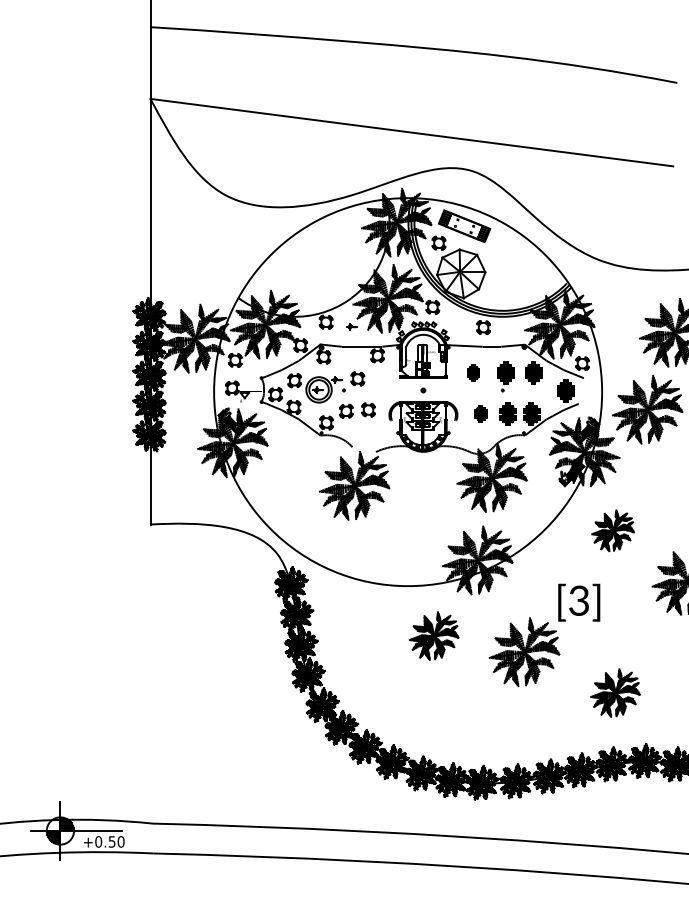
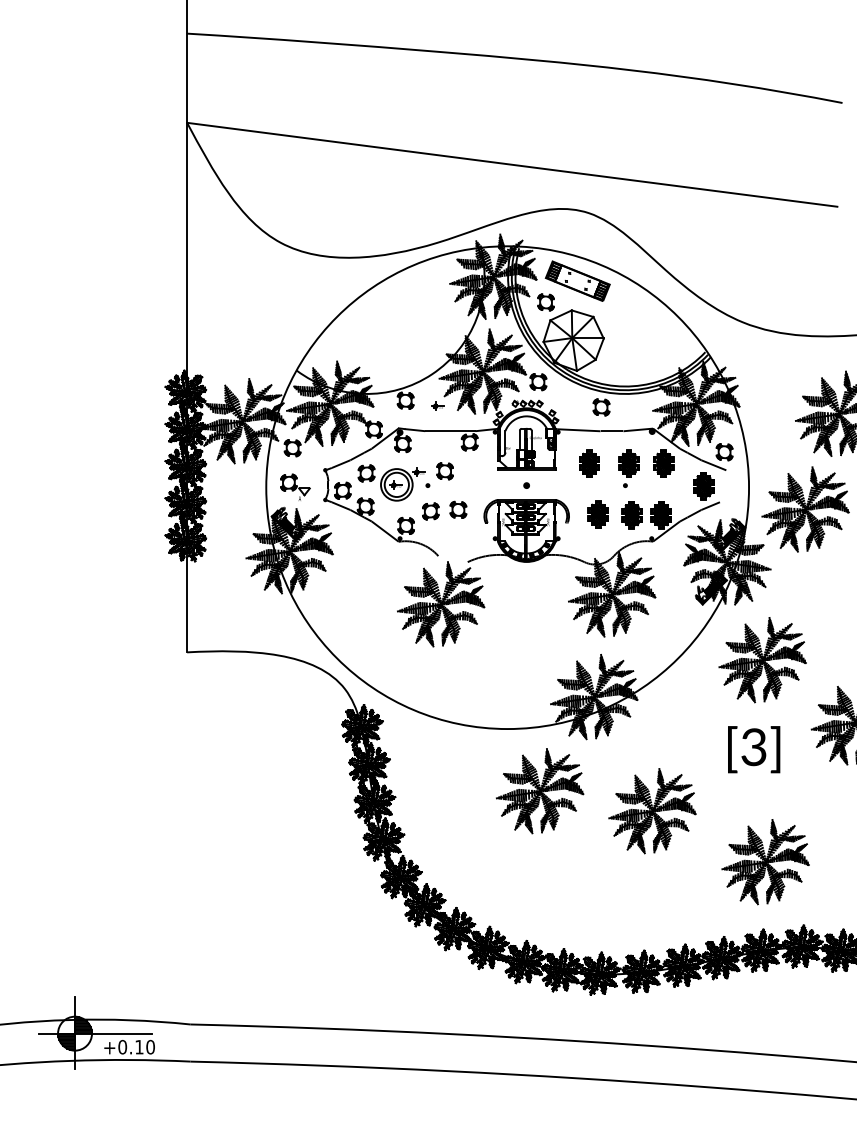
part: (473, 372) -> (588, 463), size x1.43
part: (480, 413) -> (597, 514), size x1.43
part: (612, 530) -> (761, 659), size x1.67
text: (579, 602) -> (754, 749), moved
part: (433, 635) -> (539, 790), size x1.43
part: (615, 692) -> (765, 861), size x1.43
text: (111, 841) -> (138, 1046), +0.50 -> +0.10

